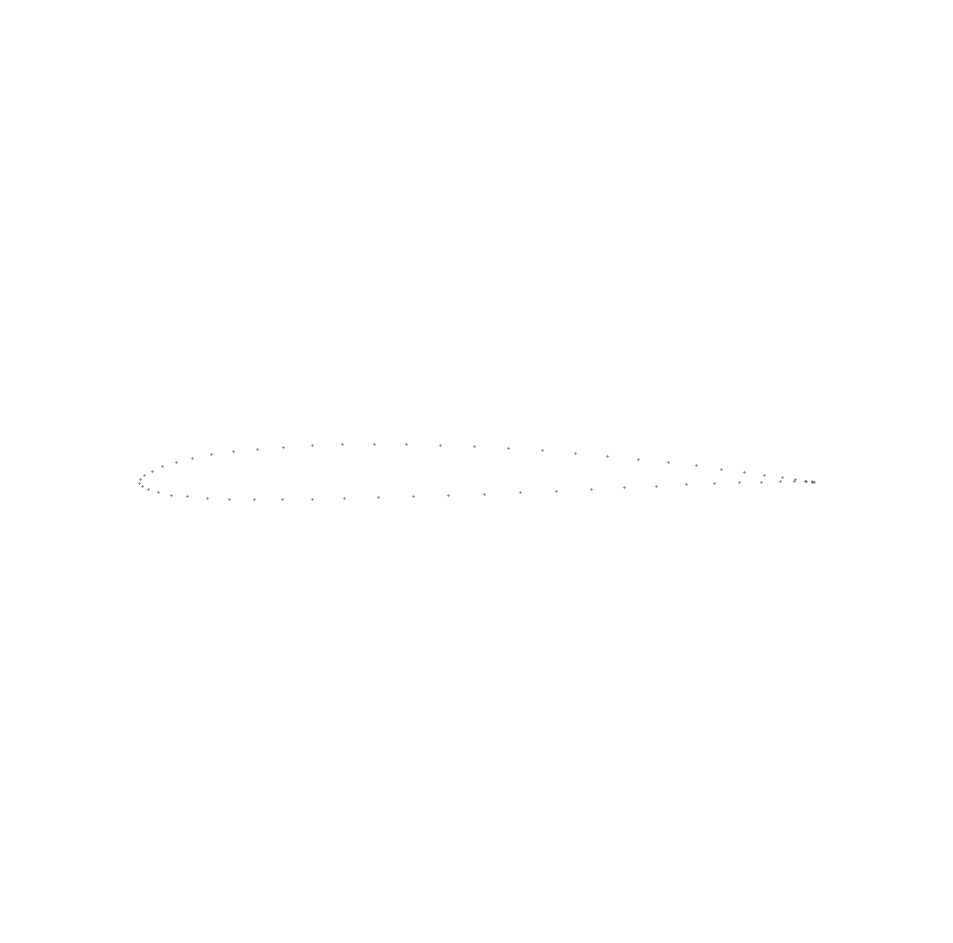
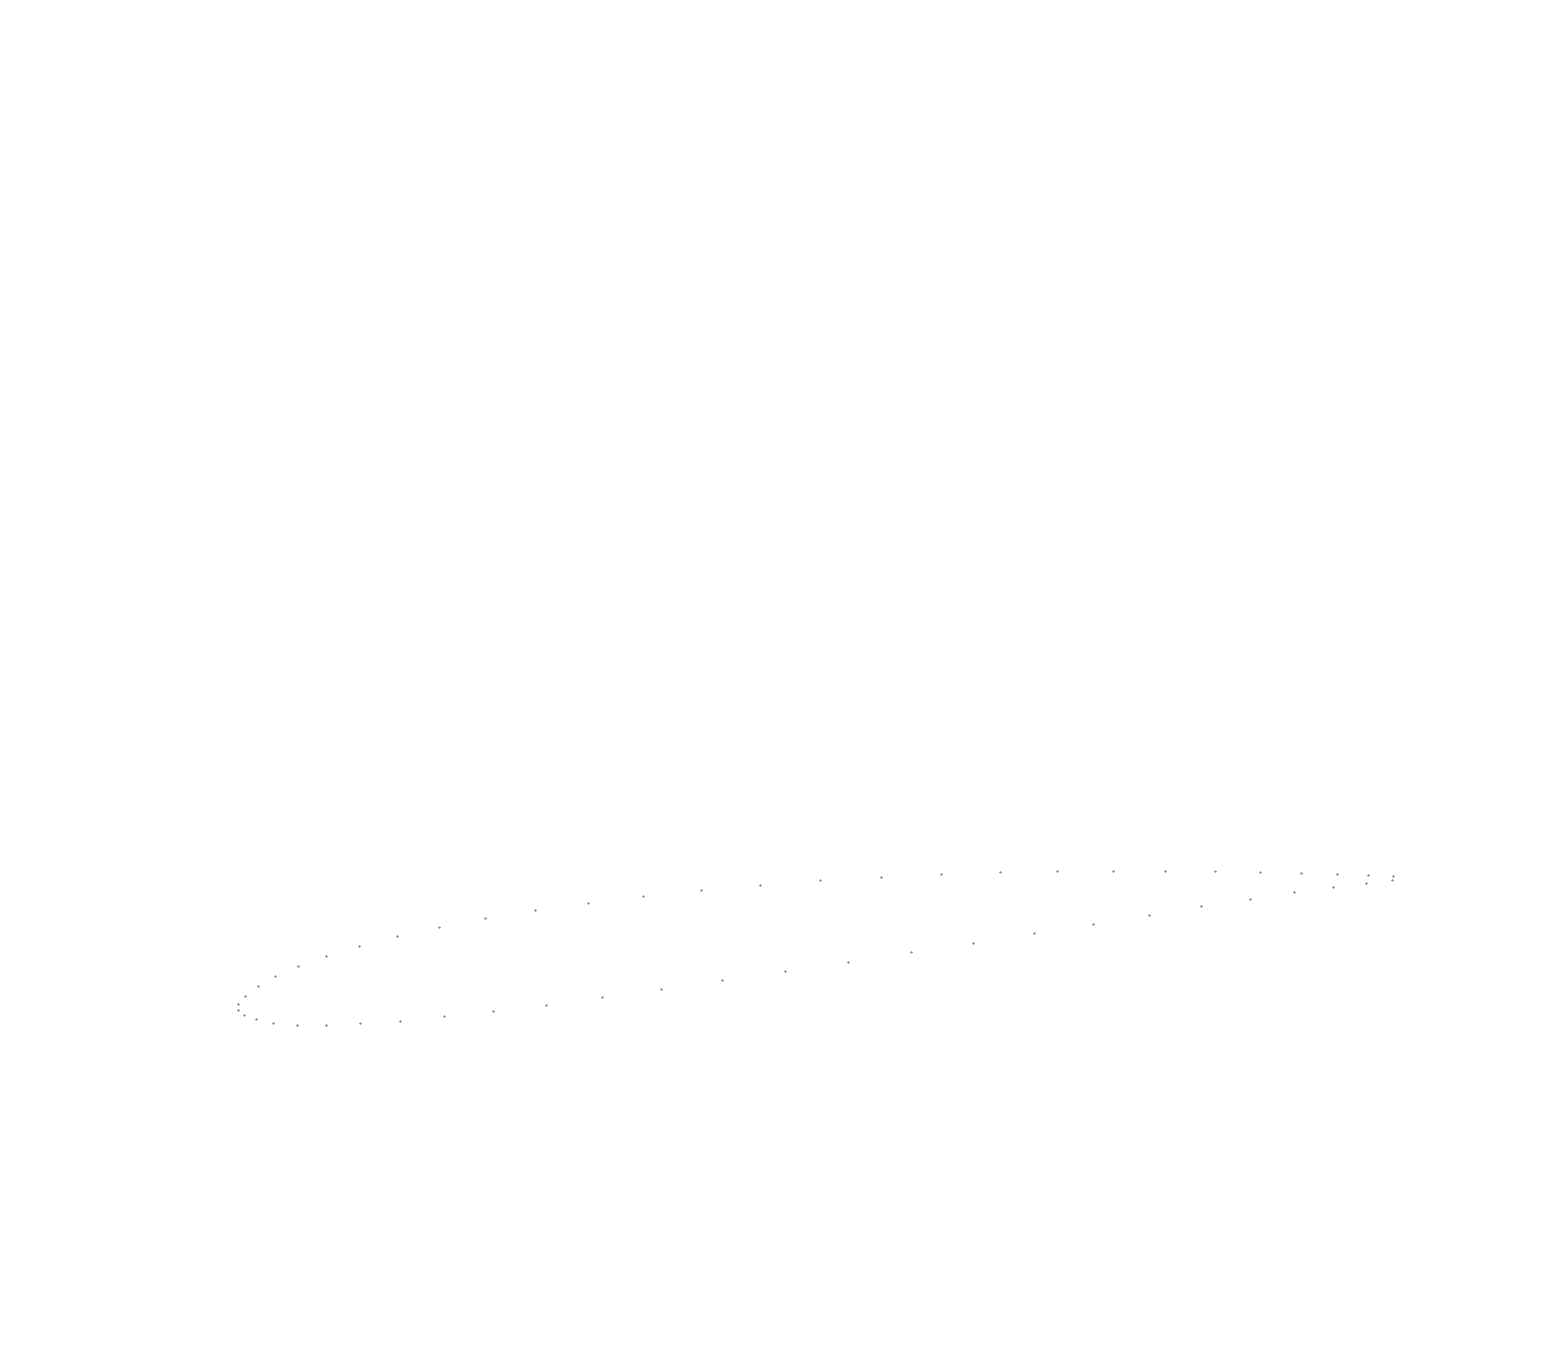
part: (809, 481) -> (1418, 877), removed

